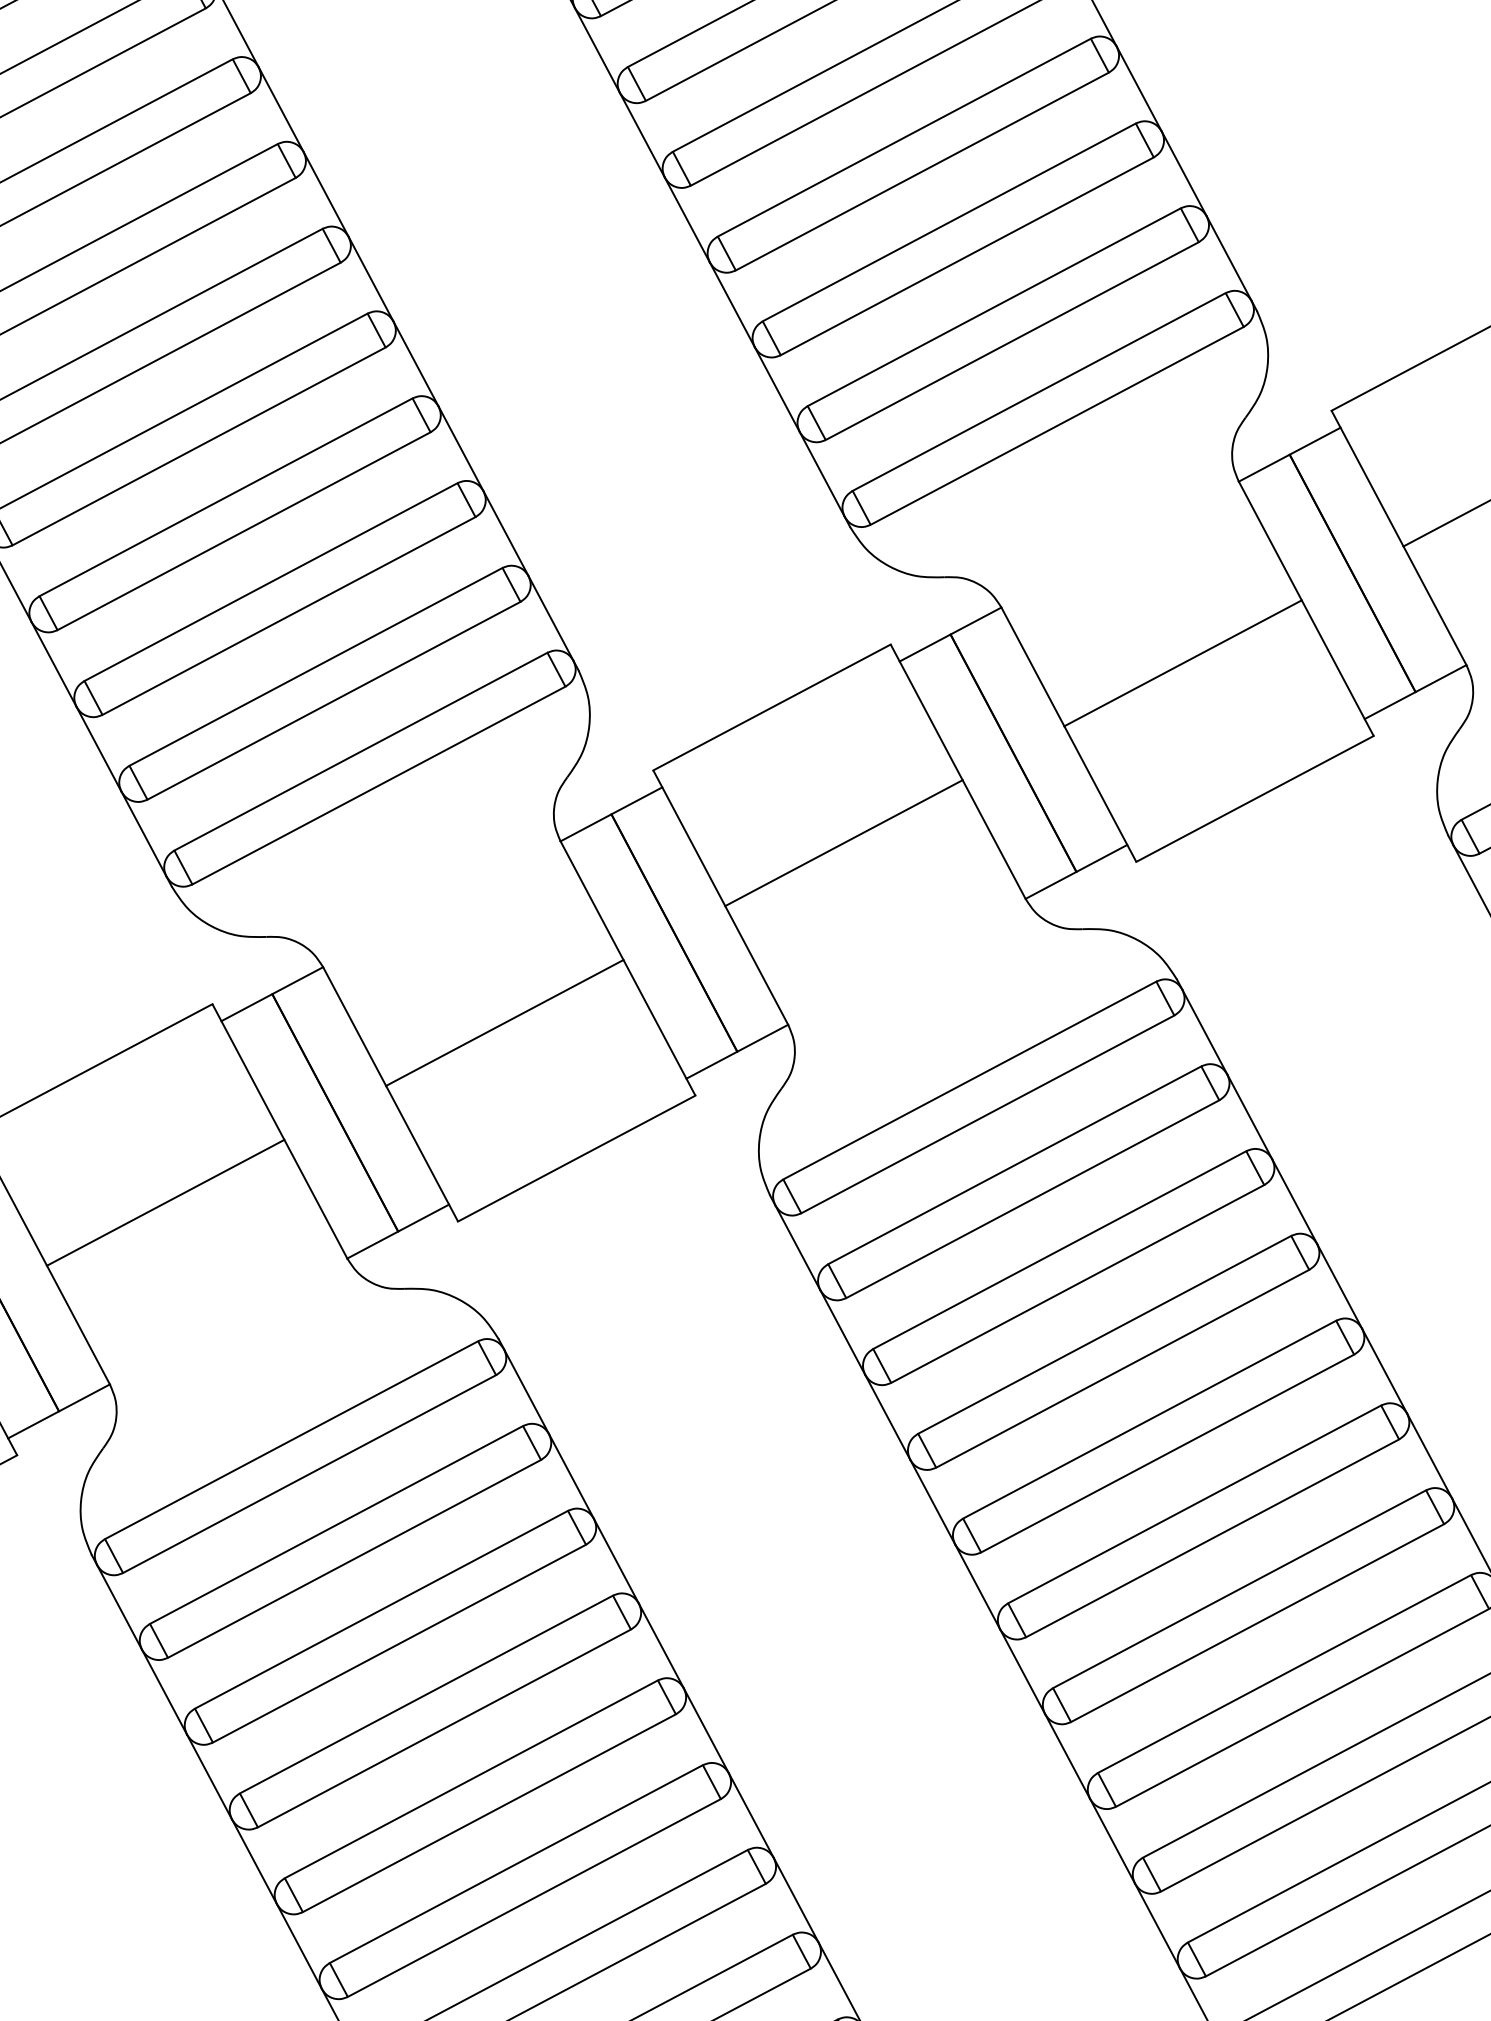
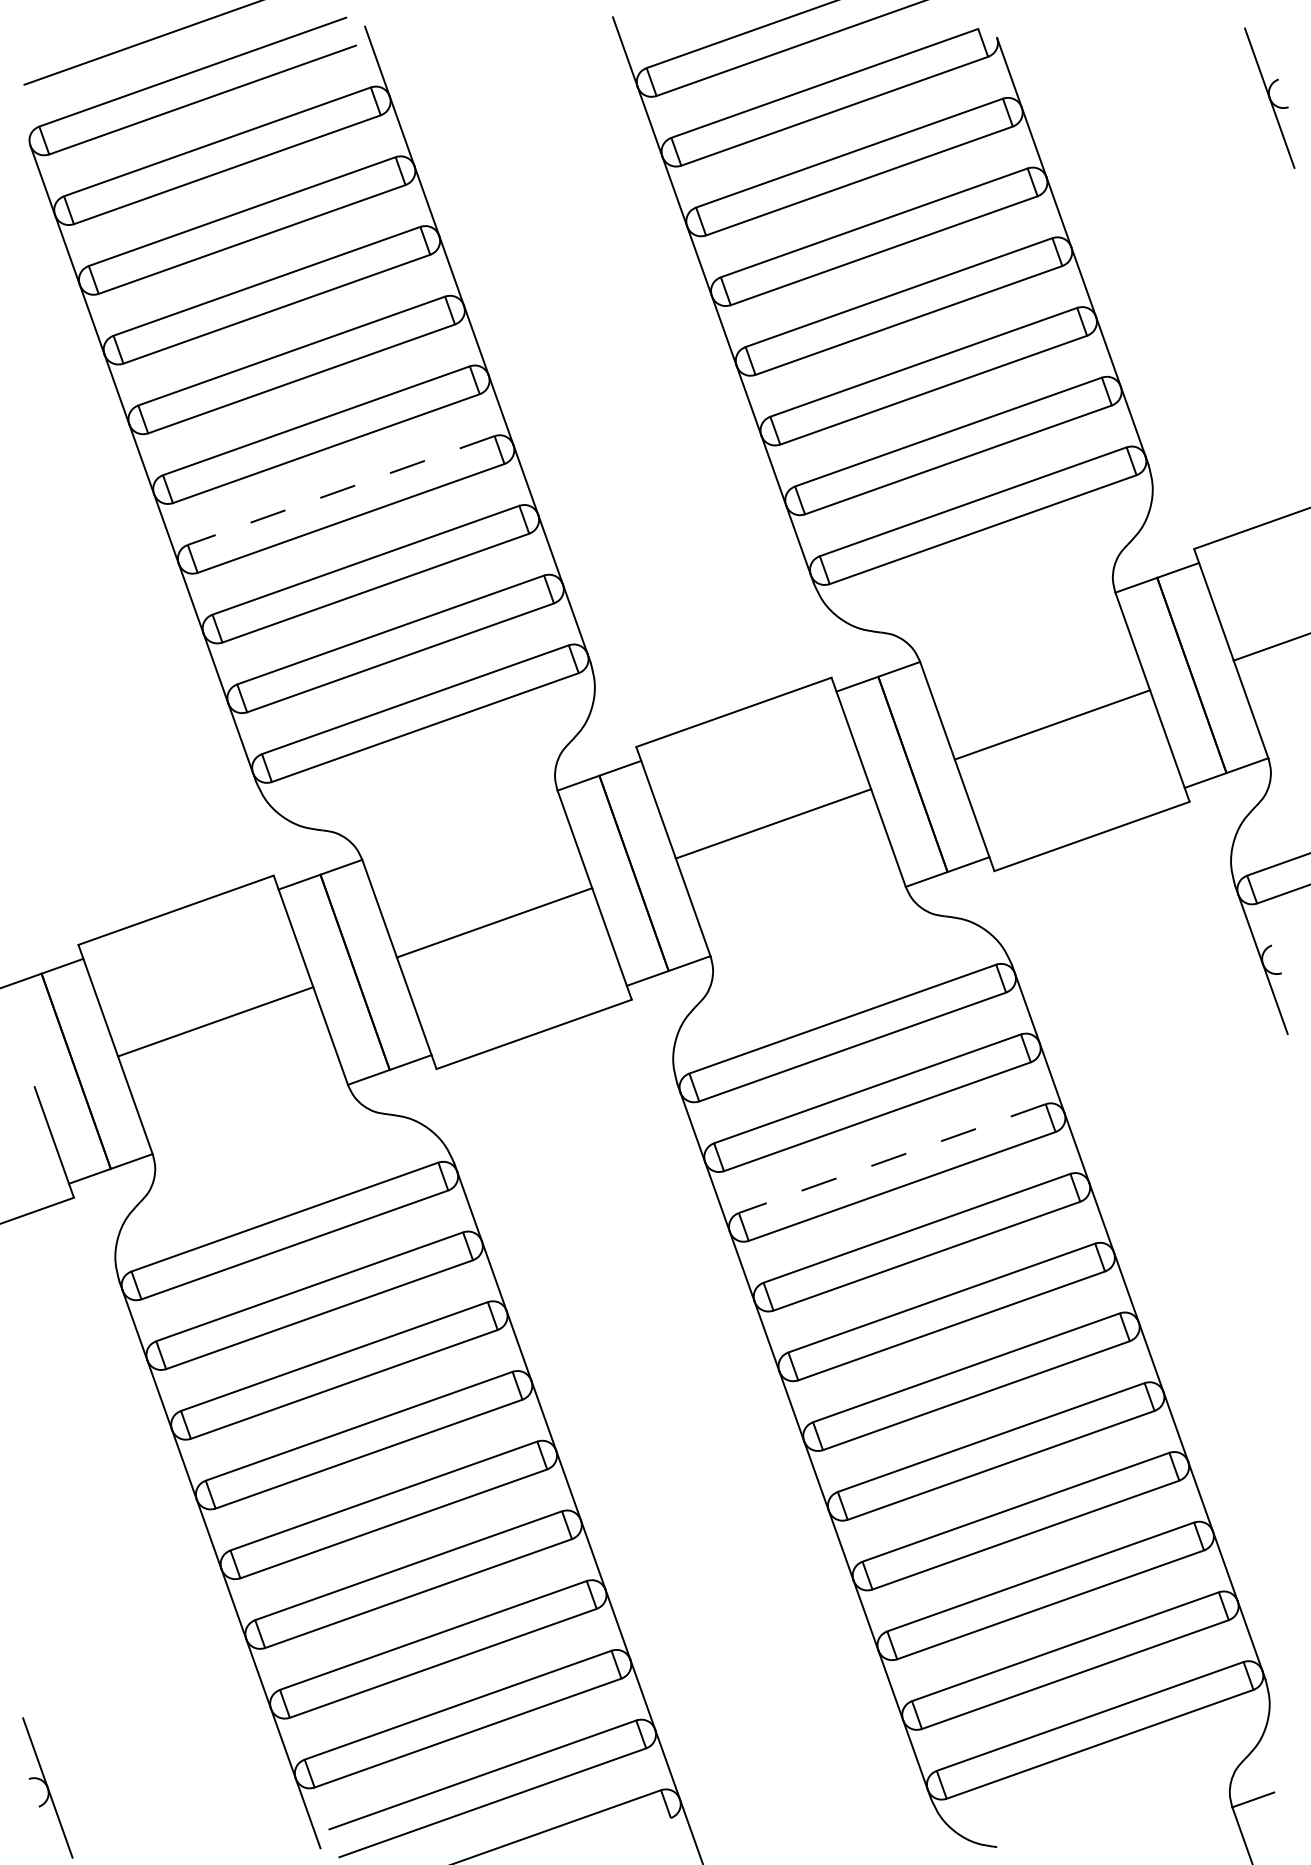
line: (226, 497) -> (341, 490), solid -> dashed
line: (1060, 1249) -> (892, 1158), solid -> dashed

